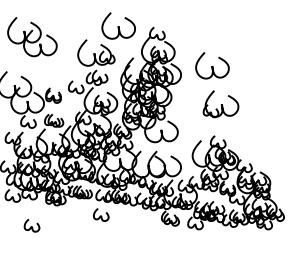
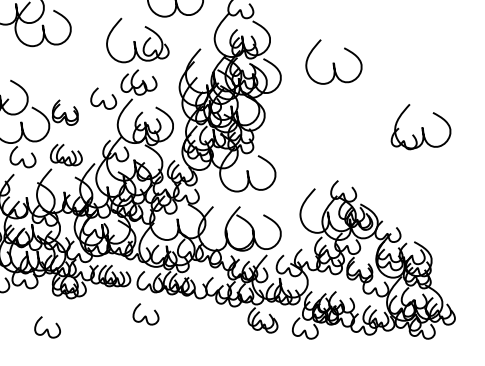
part: (220, 104) -> (420, 127), moved
curve: (31, 226) -> (46, 328), moved

